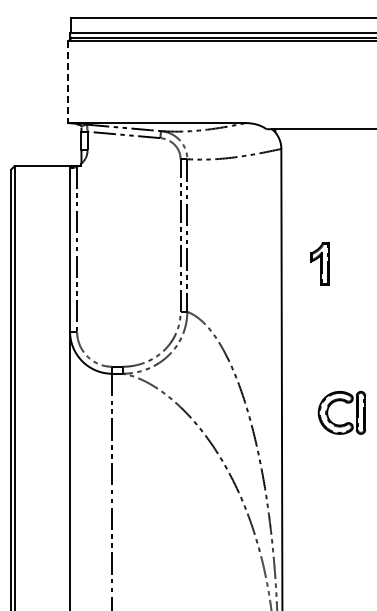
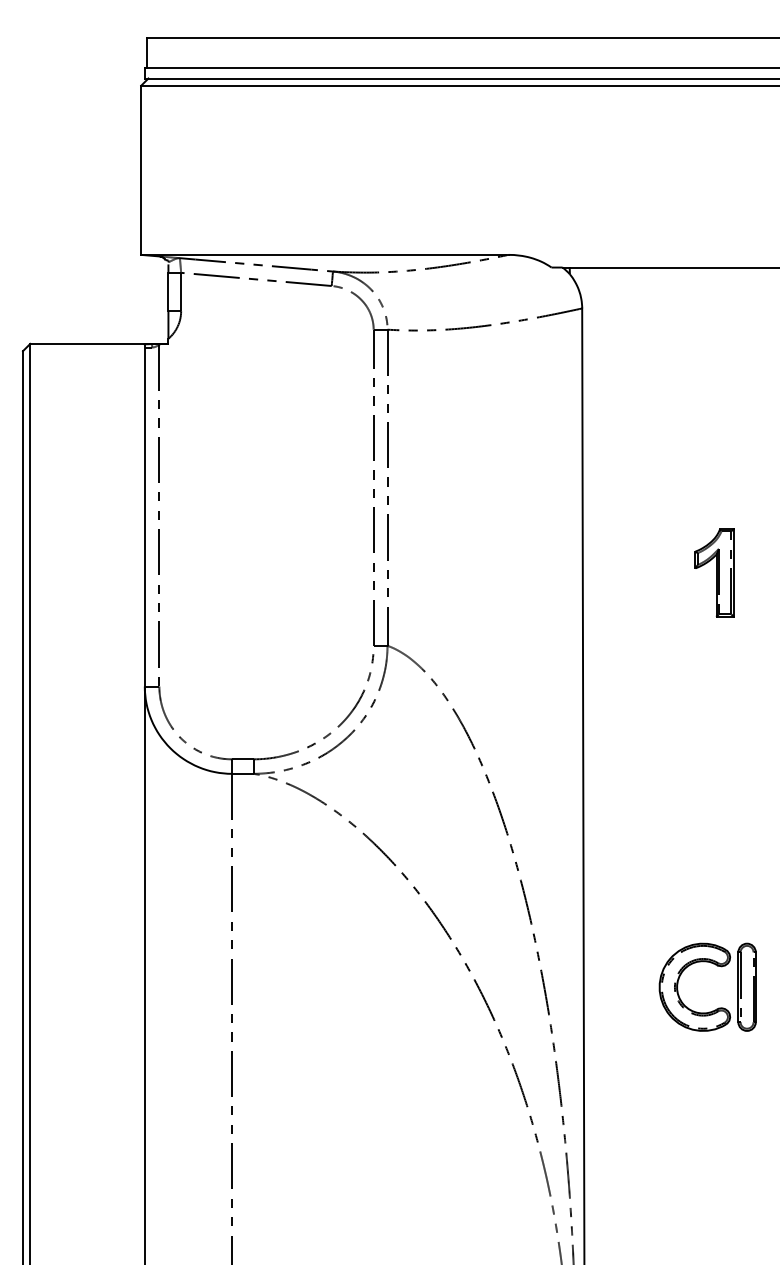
line: (68, 82) -> (141, 170), dashed -> solid
part: (319, 263) -> (712, 572), moved
part: (346, 403) -> (717, 967), moved

